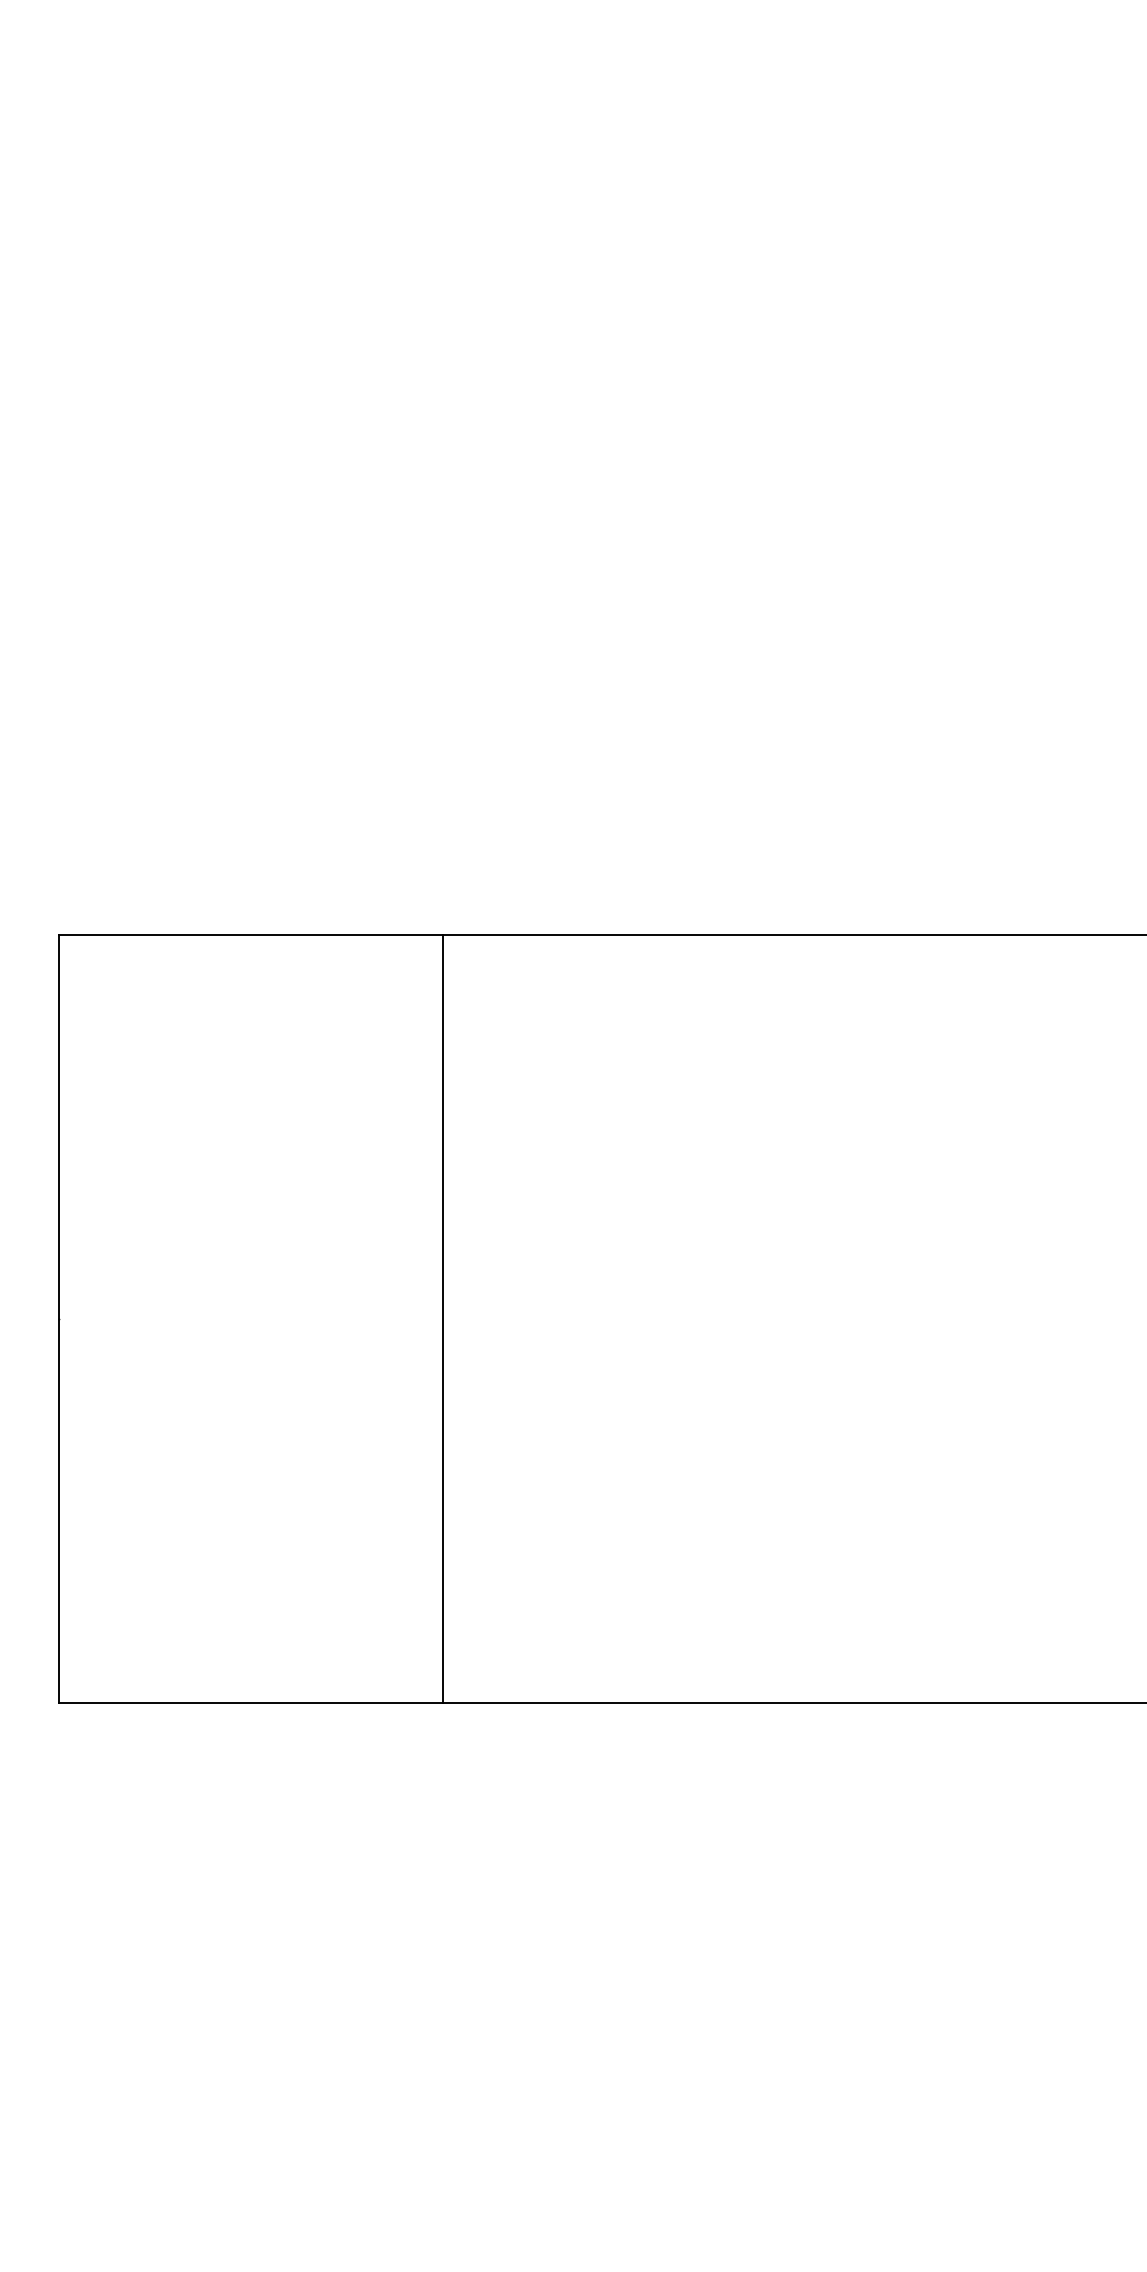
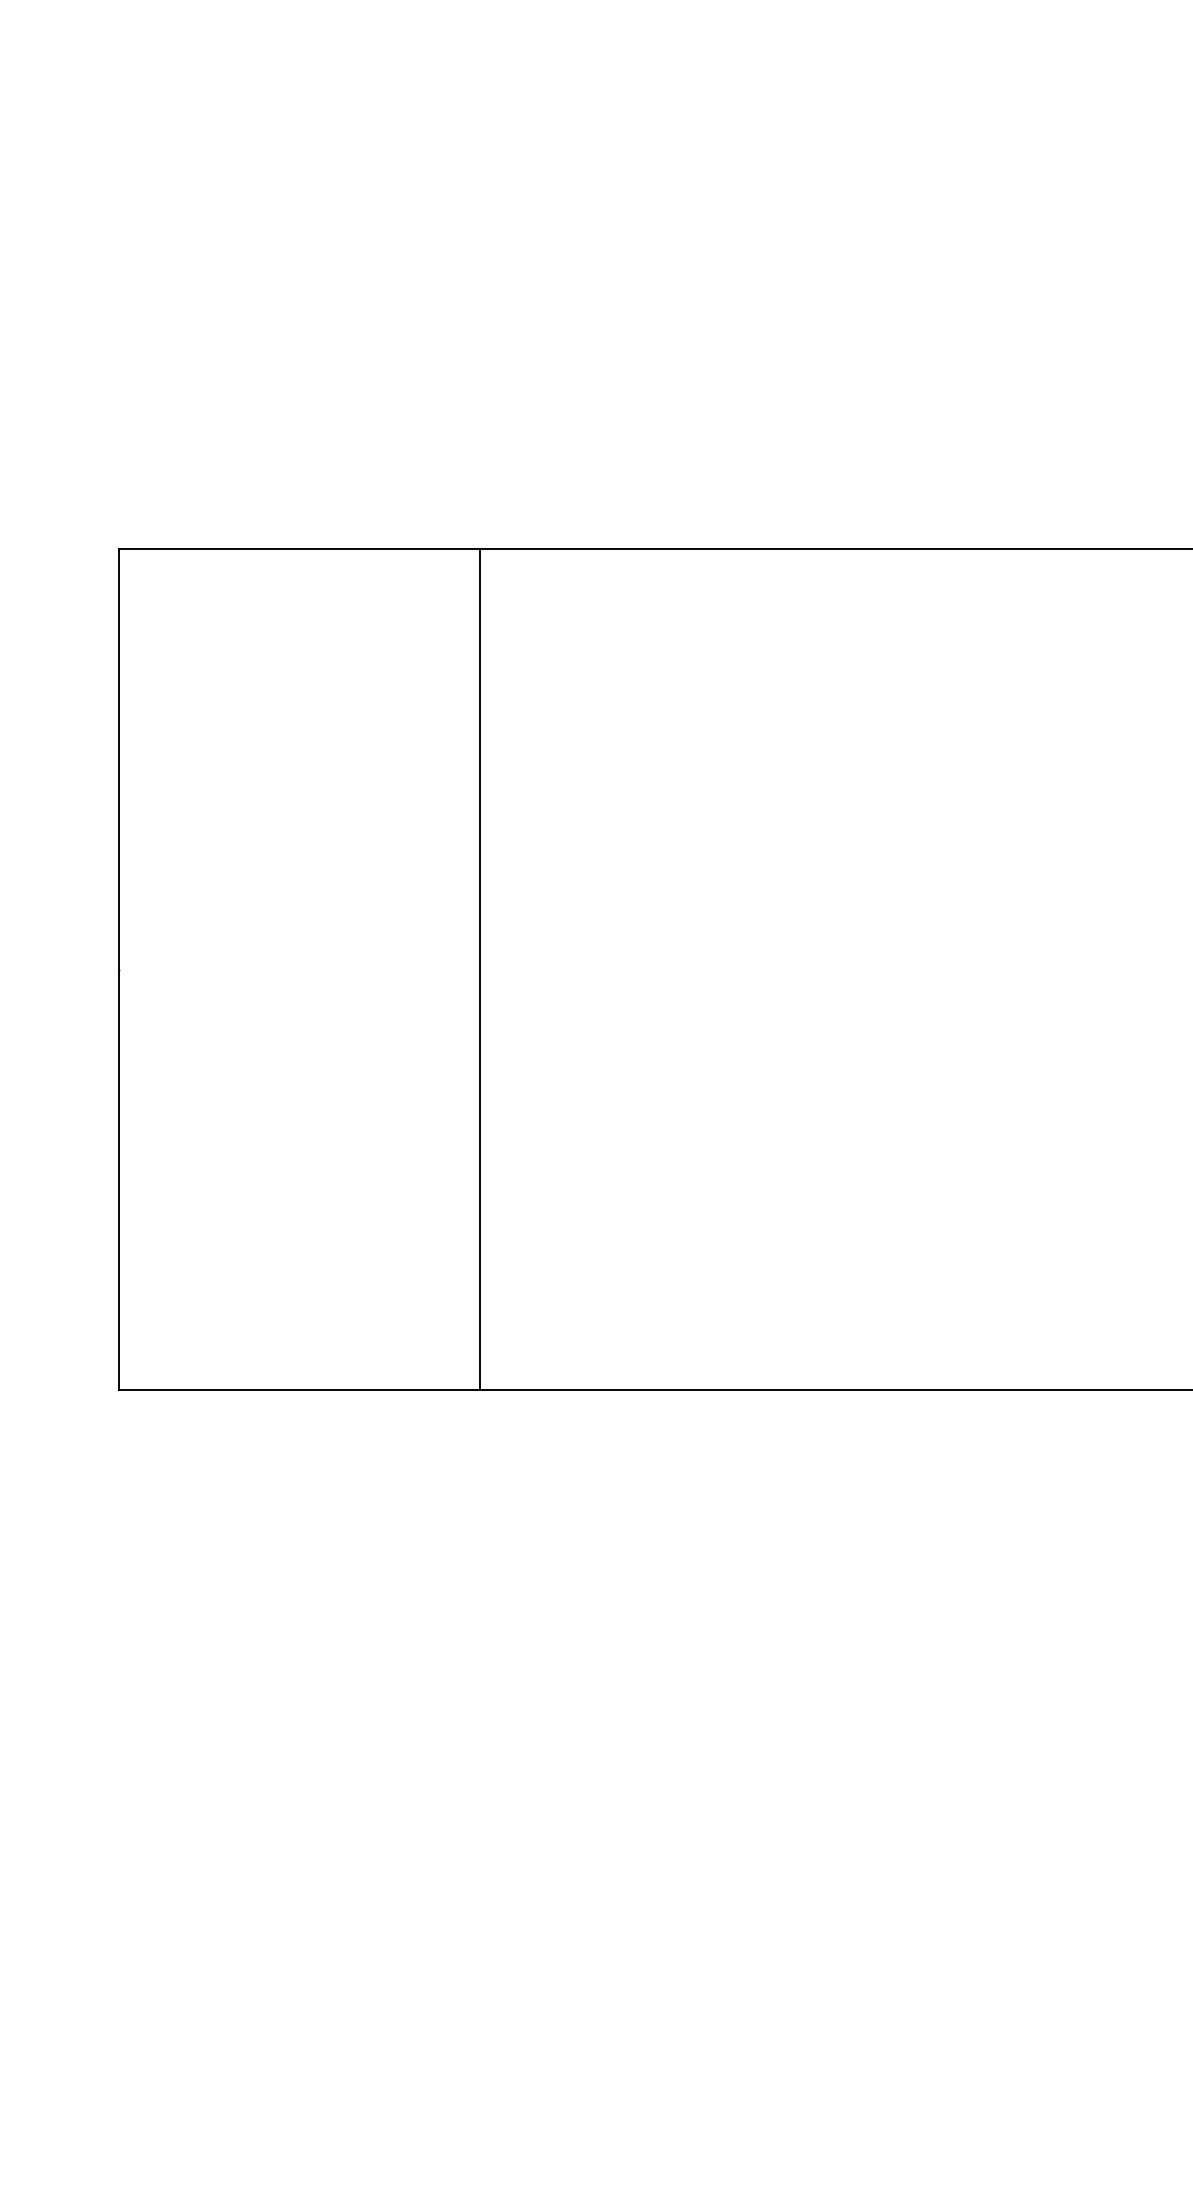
line: (442, 1318) -> (480, 969), moved

